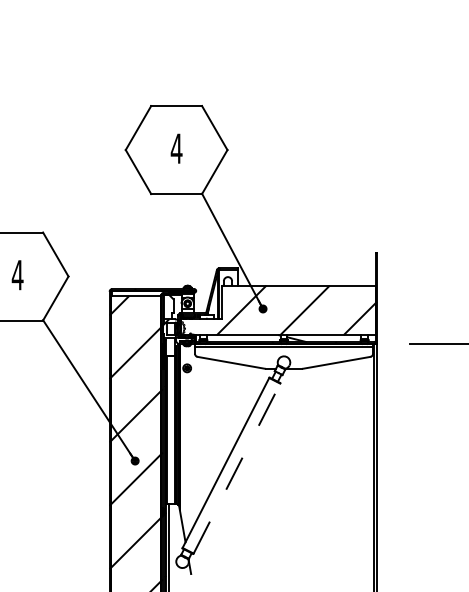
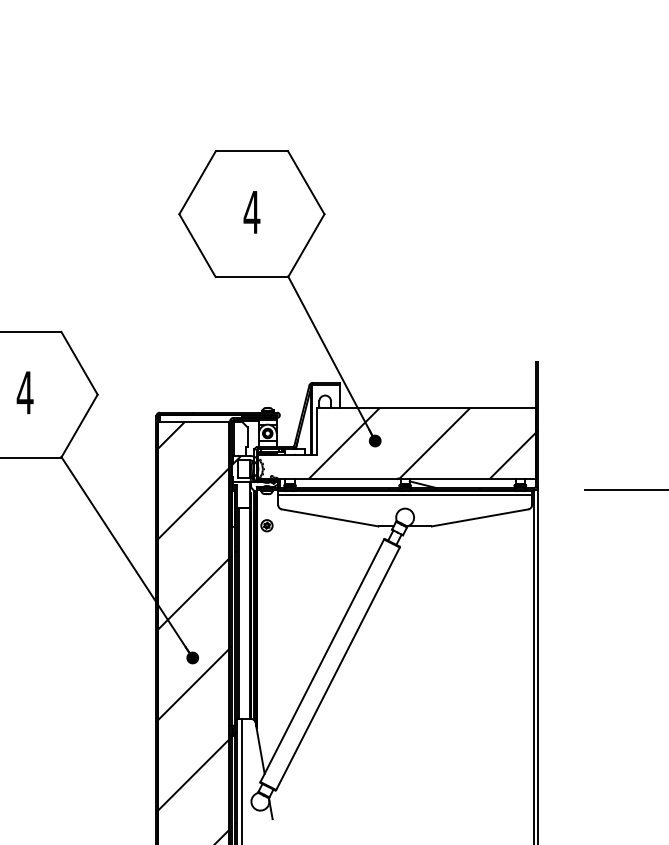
line: (237, 468) -> (338, 668), dashed -> solid

